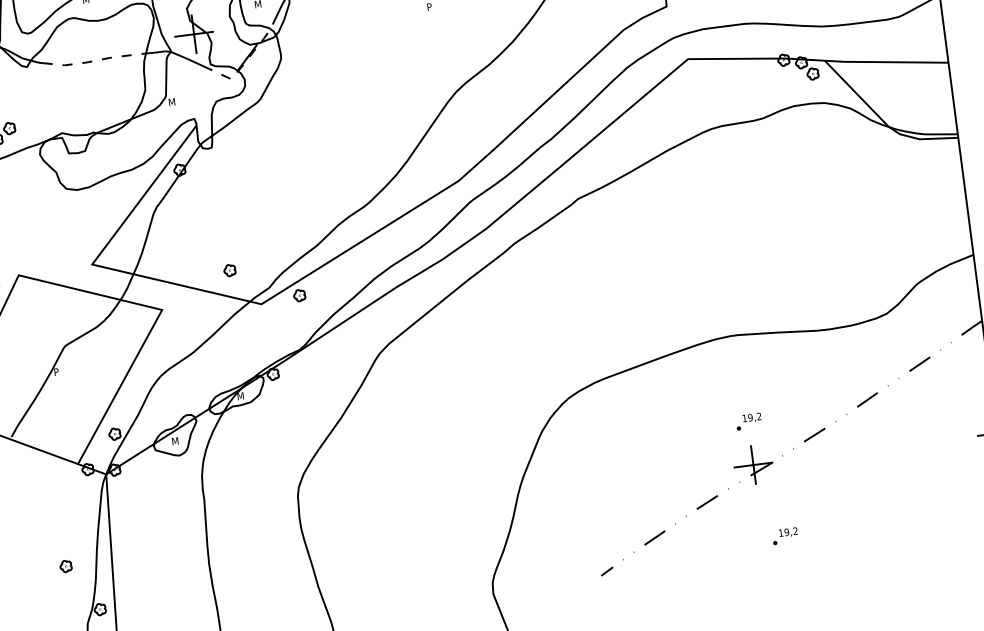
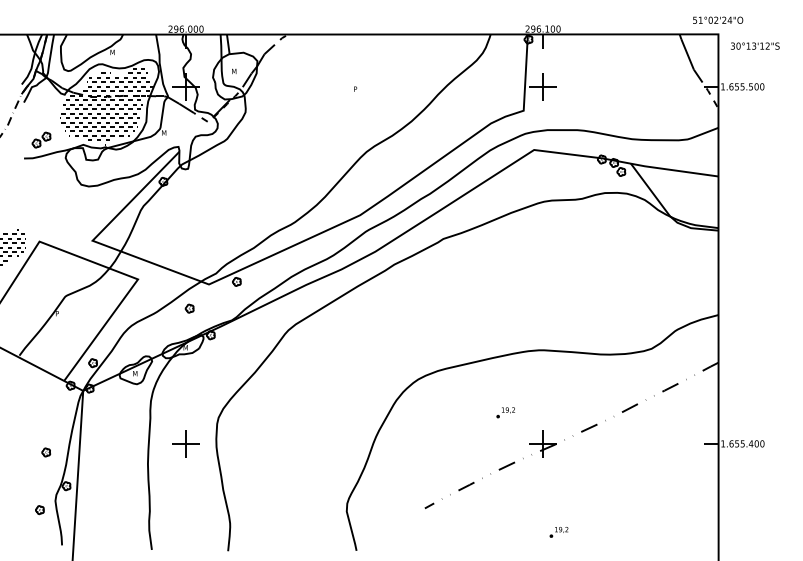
hatch: (87, 75) -> (106, 106), added
part: (229, 270) -> (189, 308), moved
part: (748, 421) -> (505, 412), moved
part: (257, 528) -> (185, 443), added
part: (784, 536) -> (558, 532), moved

